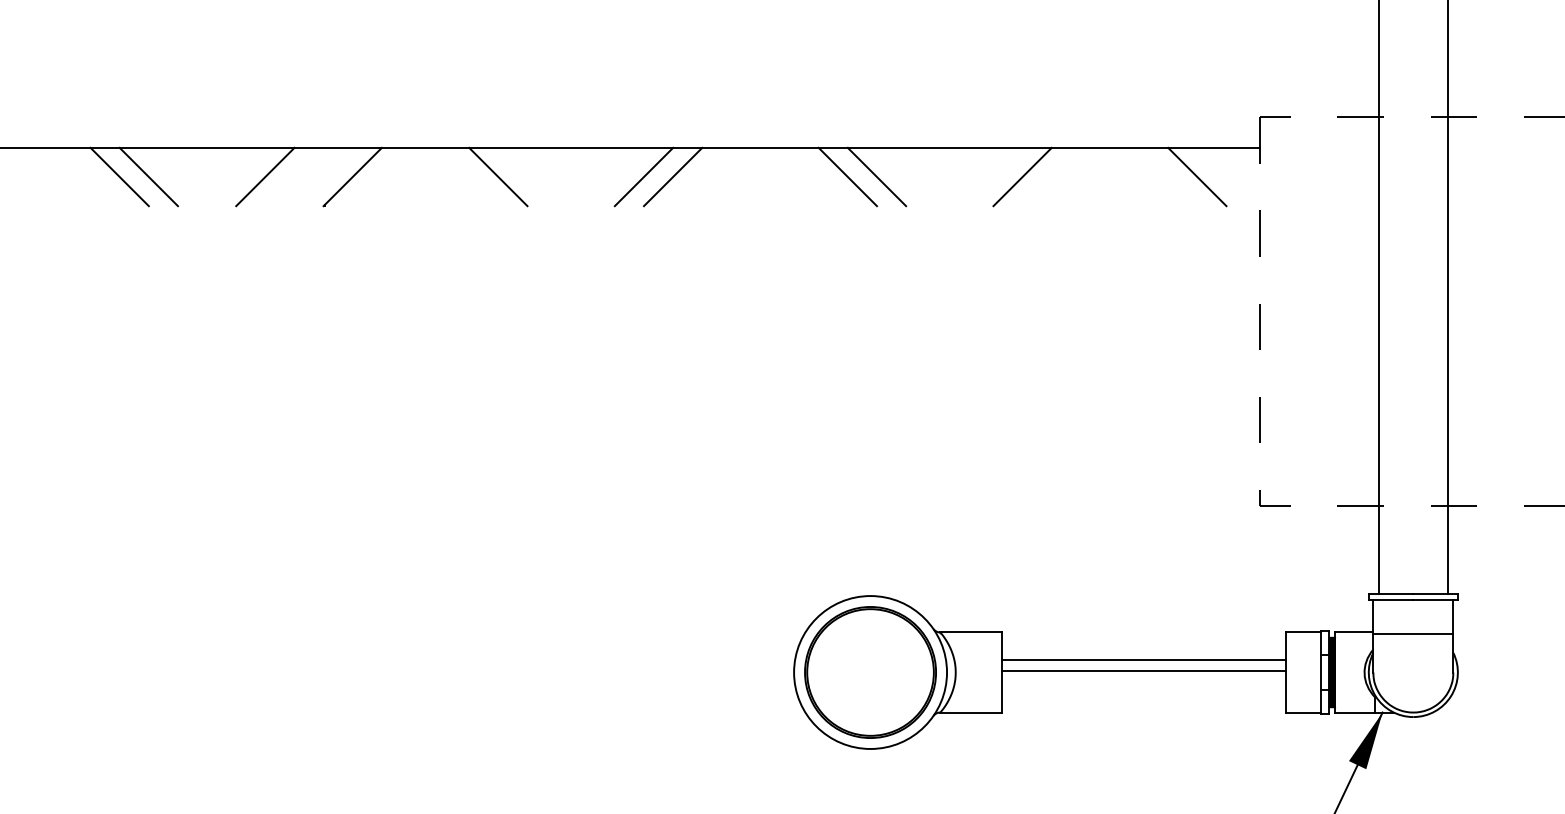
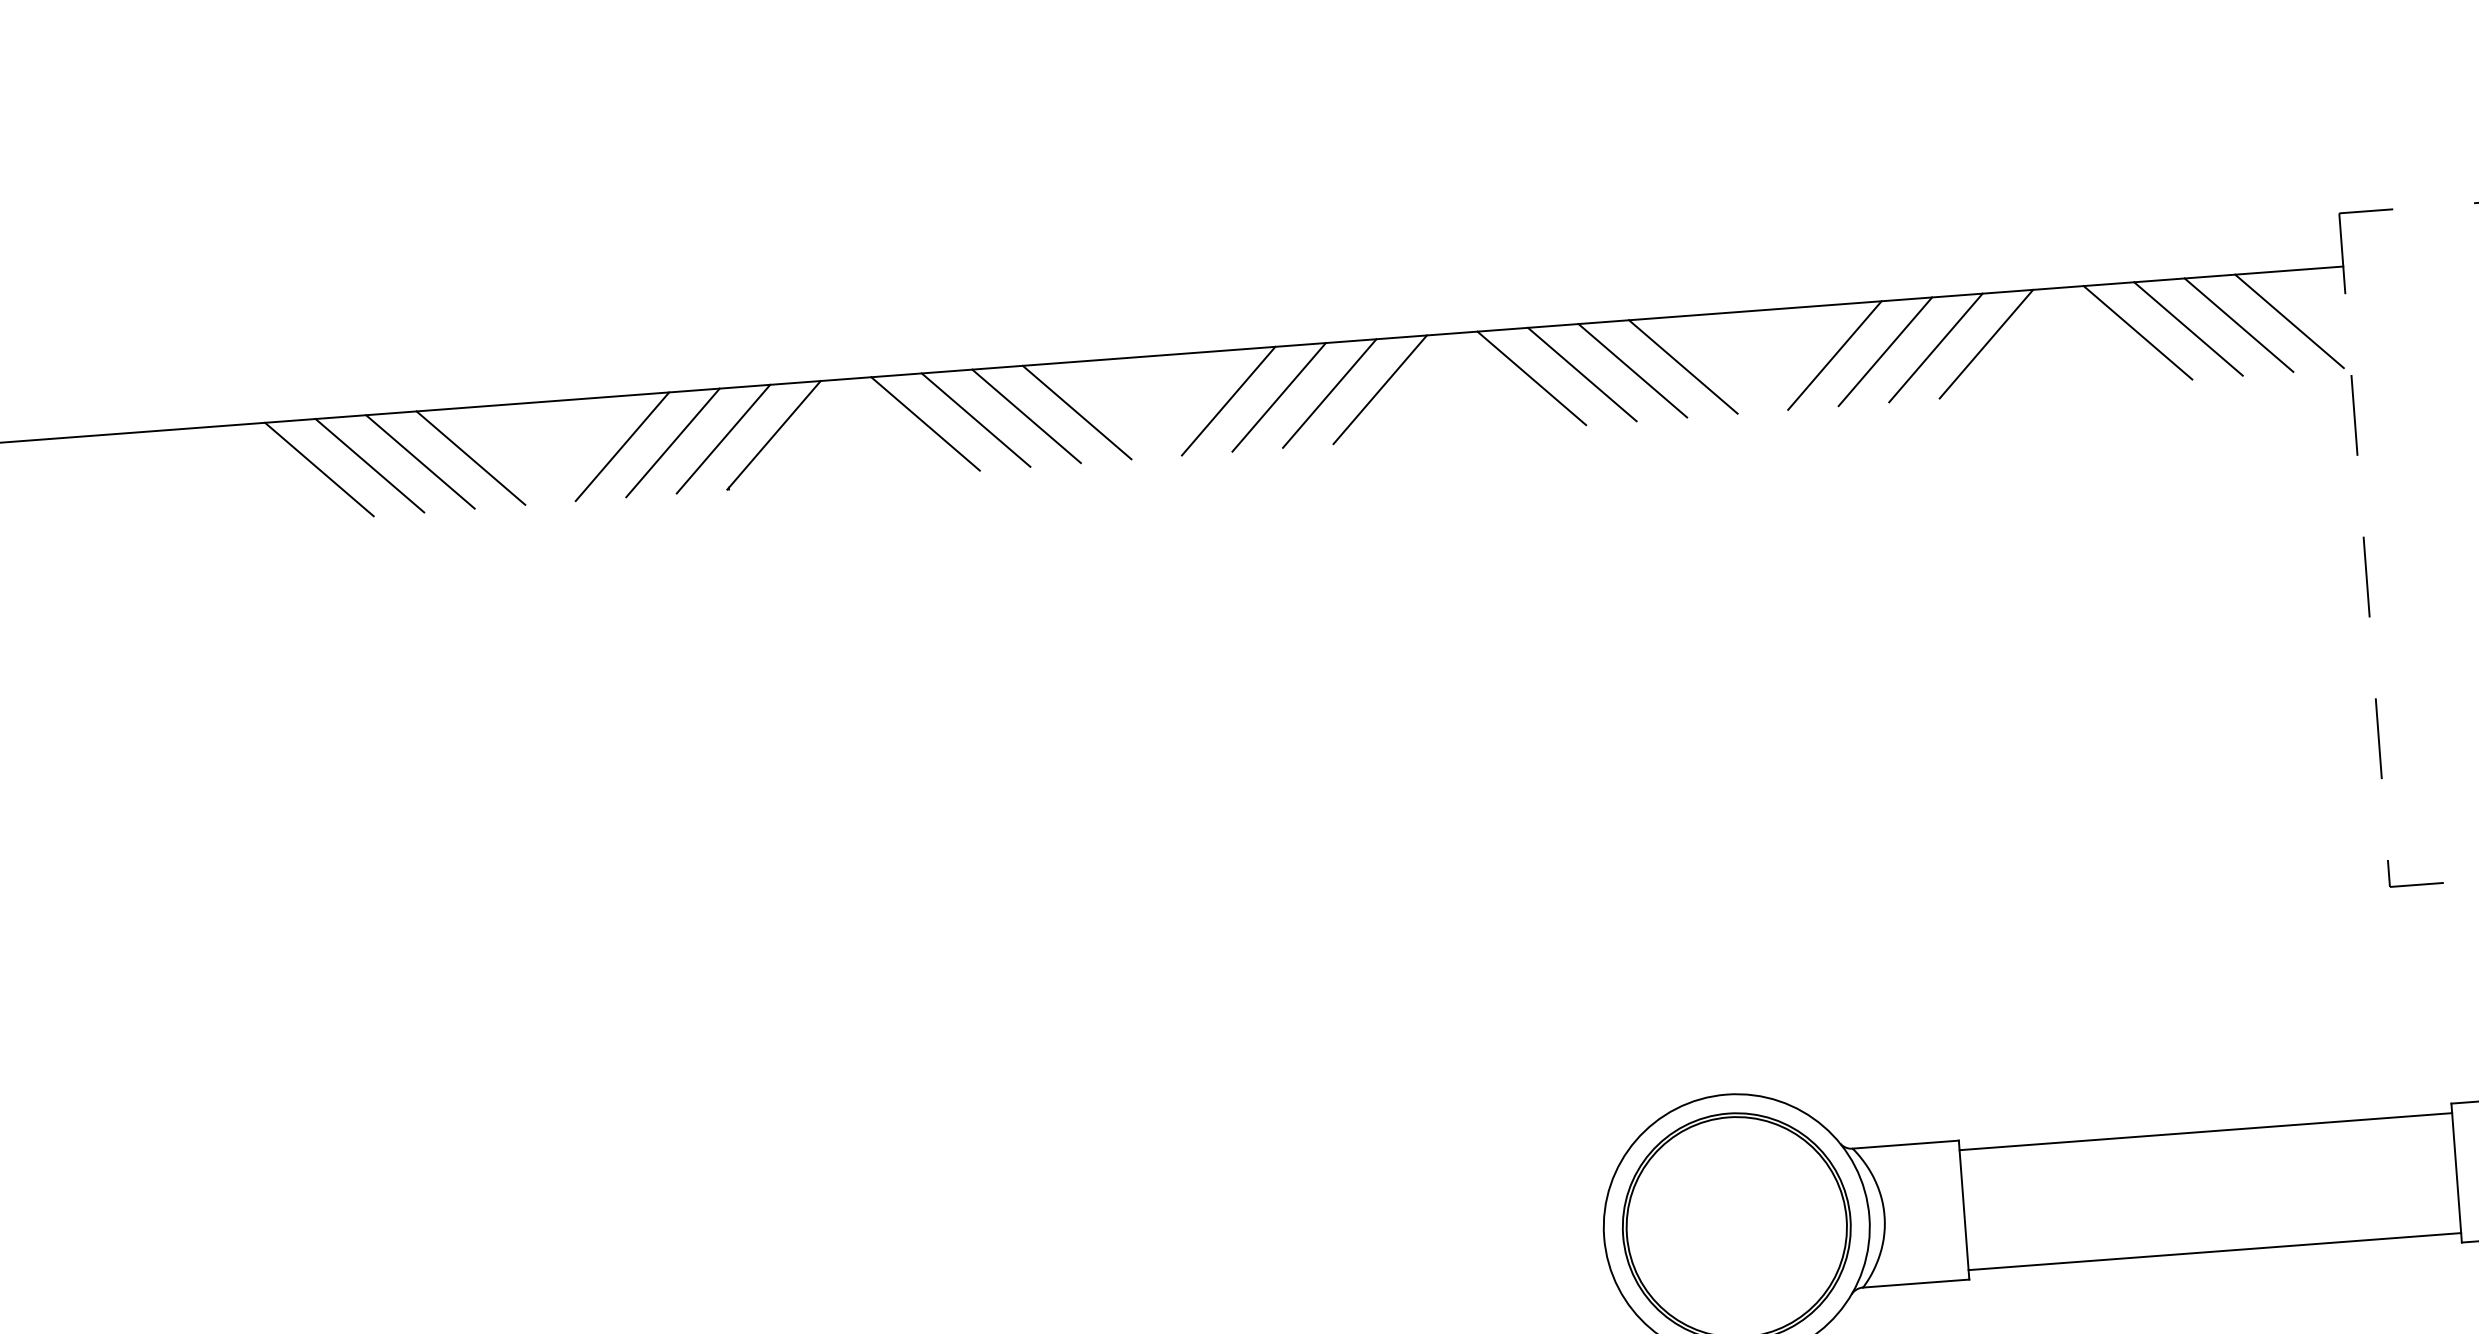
line: (90, 176) -> (319, 468), added
line: (177, 176) -> (470, 457), added
line: (294, 176) -> (672, 442), added
line: (323, 176) -> (723, 438), added
line: (439, 176) -> (924, 423), added
line: (469, 176) -> (976, 419), added
line: (527, 176) -> (1077, 411), added
line: (614, 176) -> (1227, 400), added
line: (702, 176) -> (1380, 388), added
line: (789, 176) -> (1531, 377), added
line: (818, 176) -> (1581, 373), added
line: (964, 176) -> (1835, 354), added
line: (993, 176) -> (1885, 350), added
line: (1051, 176) -> (1985, 343), added
line: (1138, 176) -> (2136, 331), added
line: (1168, 176) -> (2188, 328), added
line: (1226, 176) -> (2289, 320), added
line: (1143, 660) -> (2214, 1252), moved
line: (1143, 670) -> (2205, 1130), moved

